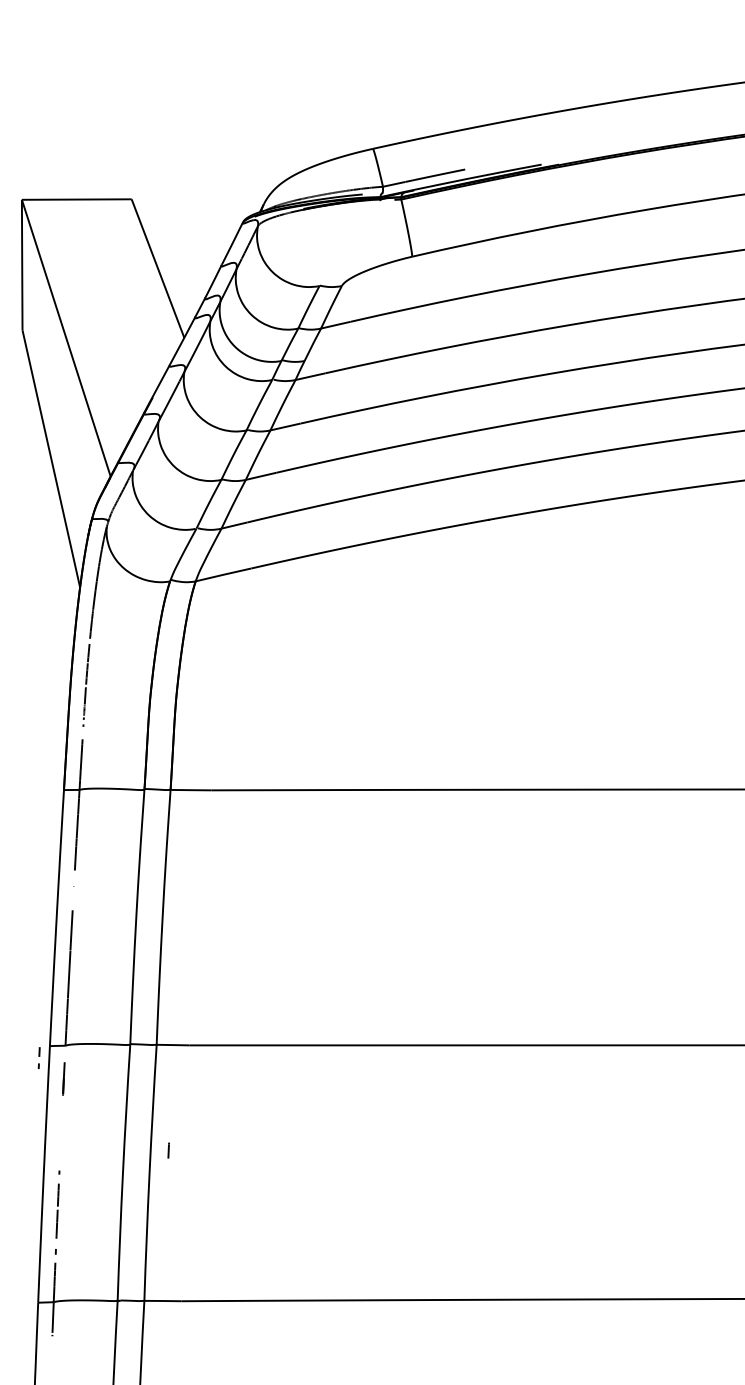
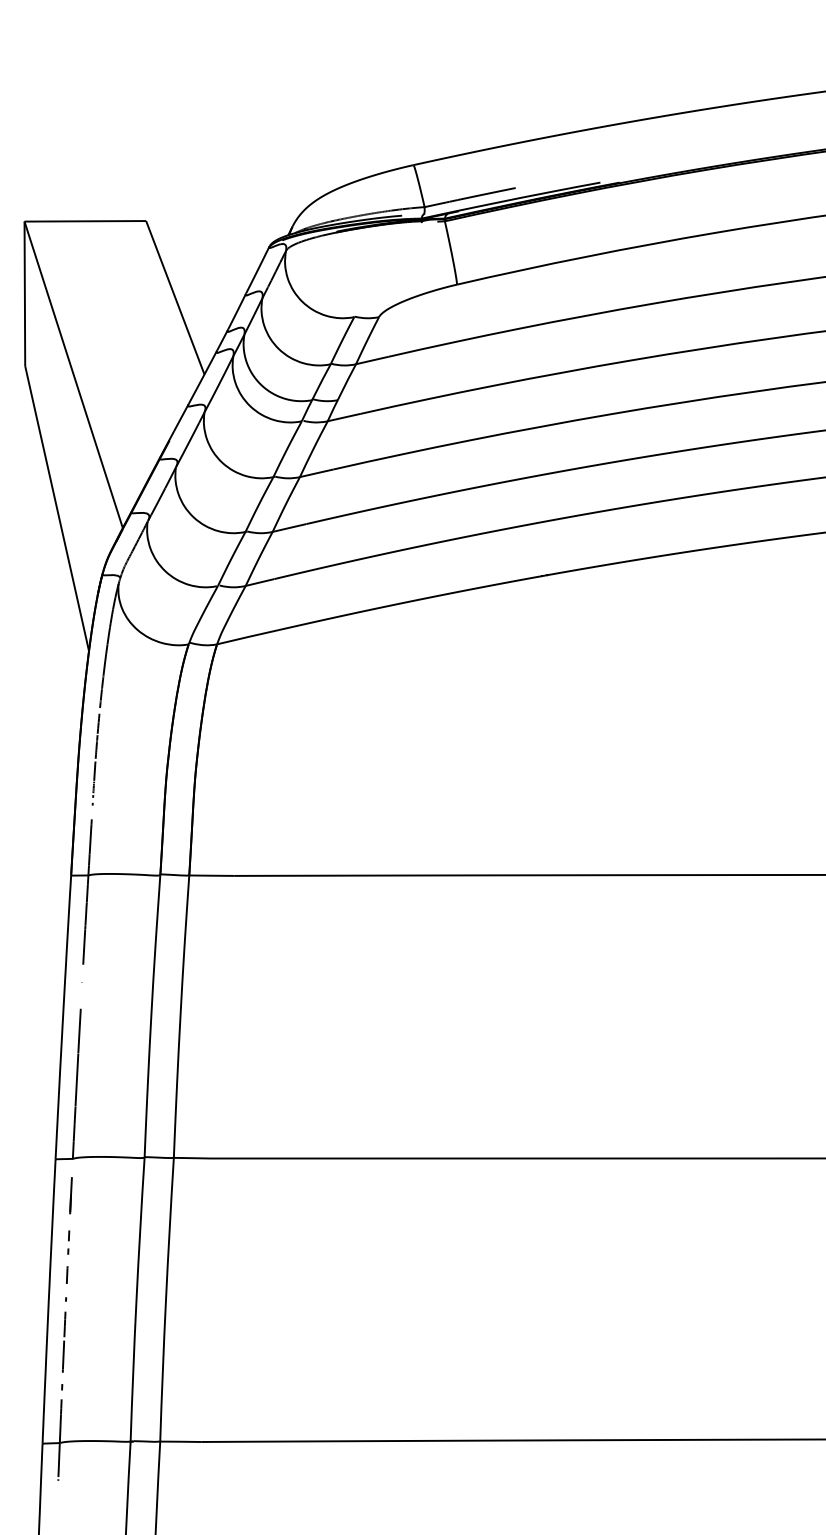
part: (39, 1058) -> (68, 1242), moved
line: (168, 1150) -> (67, 1274), moved

